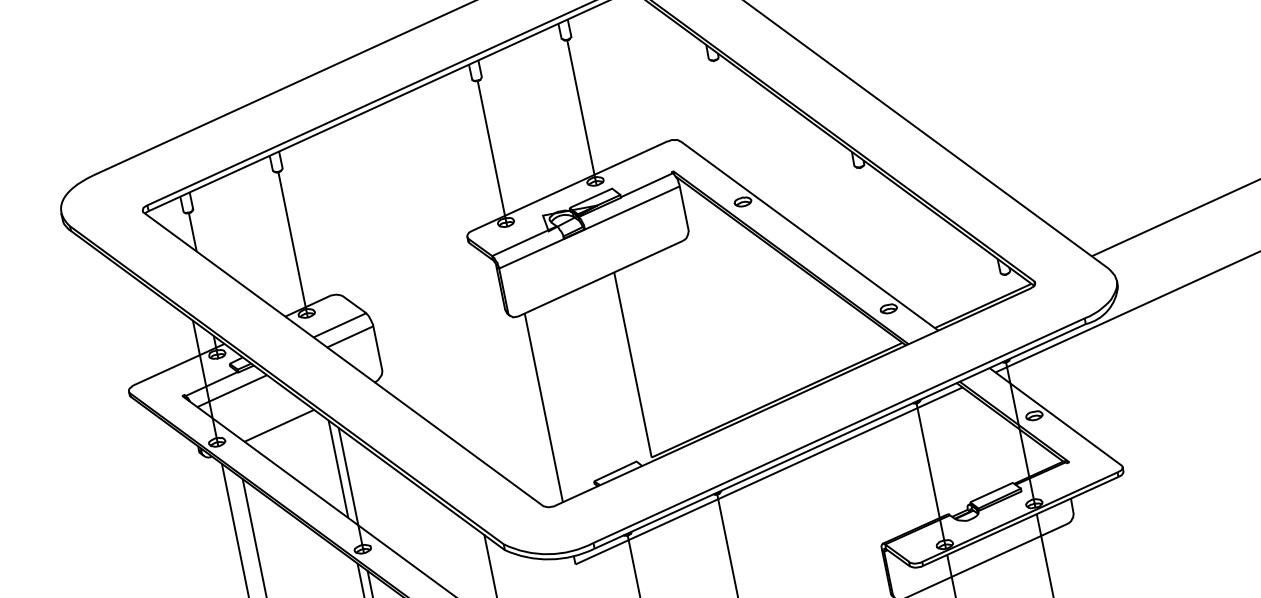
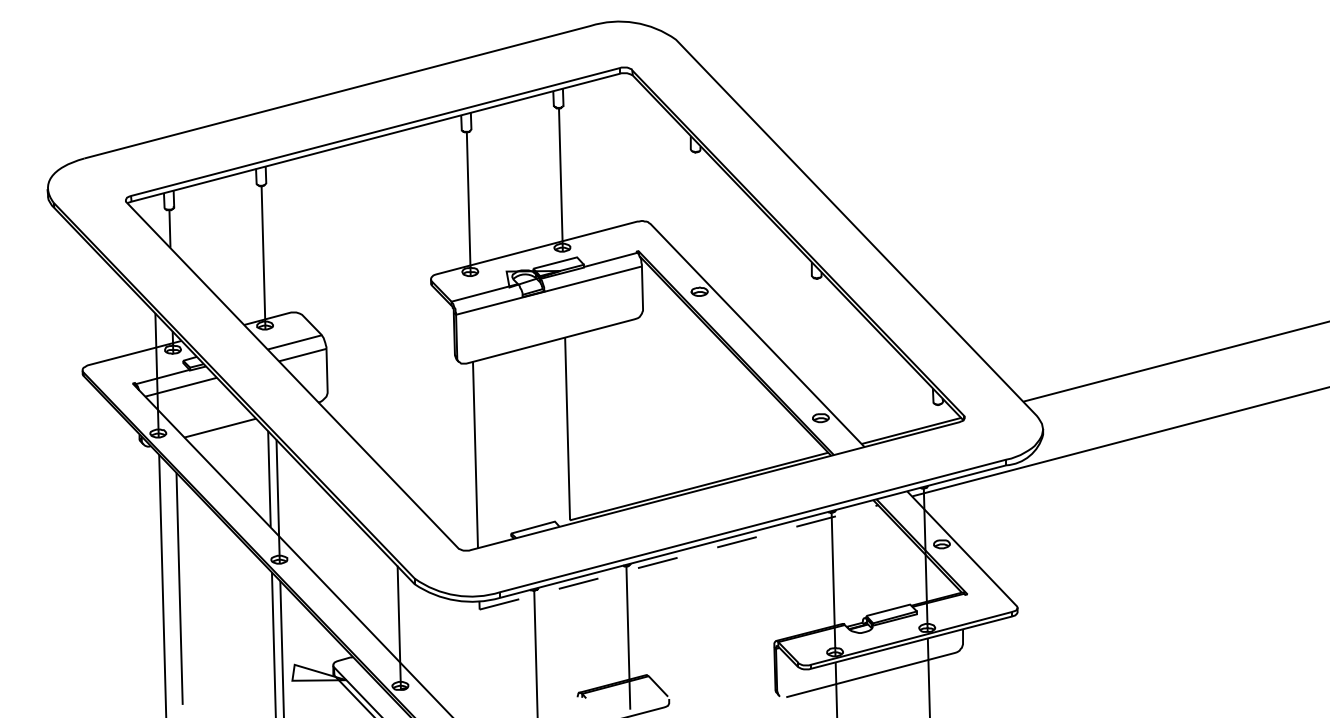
line: (769, 475) -> (679, 557), solid -> dashed

